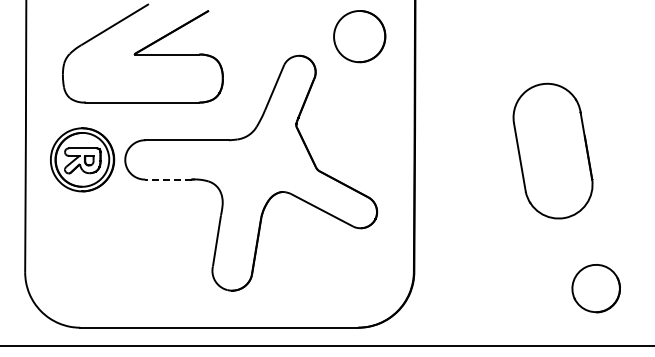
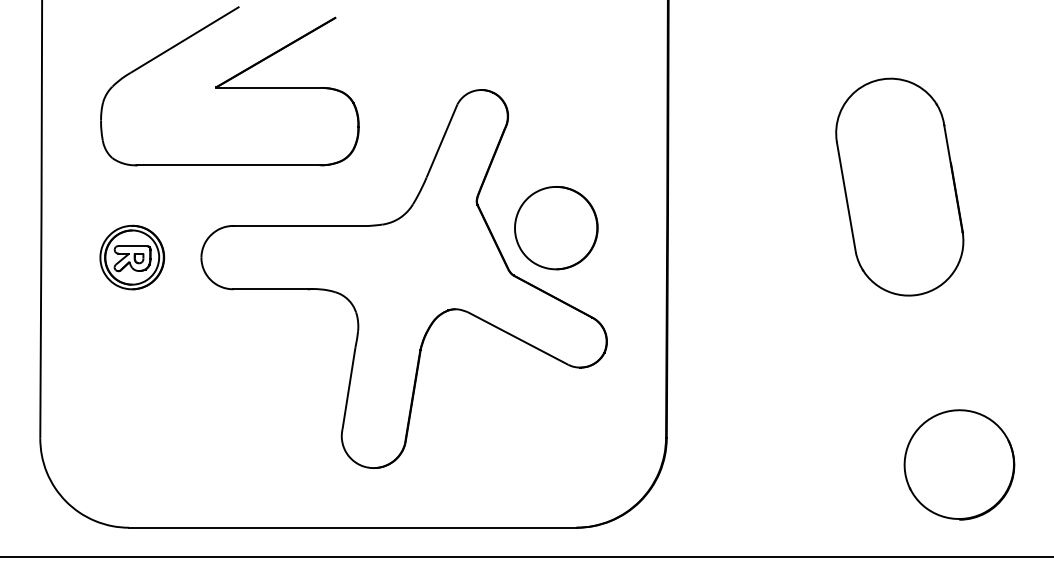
part: (359, 36) -> (555, 227), moved
part: (552, 150) -> (898, 186), moved
part: (81, 159) -> (130, 256), size x0.62
line: (167, 179) -> (269, 289), dashed -> solid
part: (596, 288) -> (960, 464), size x1.43

